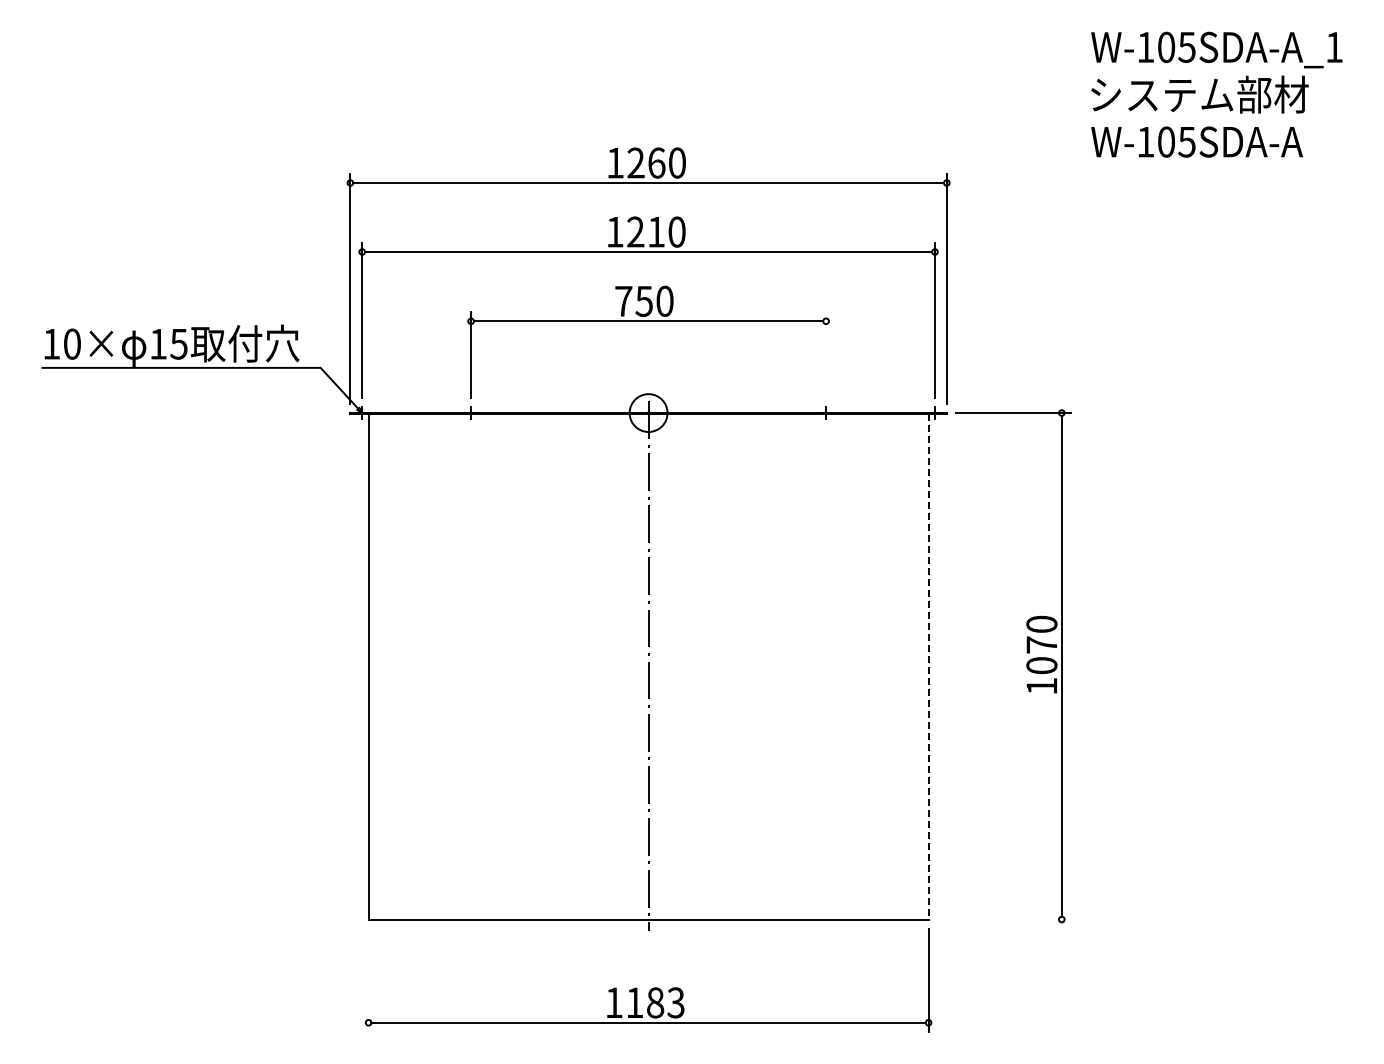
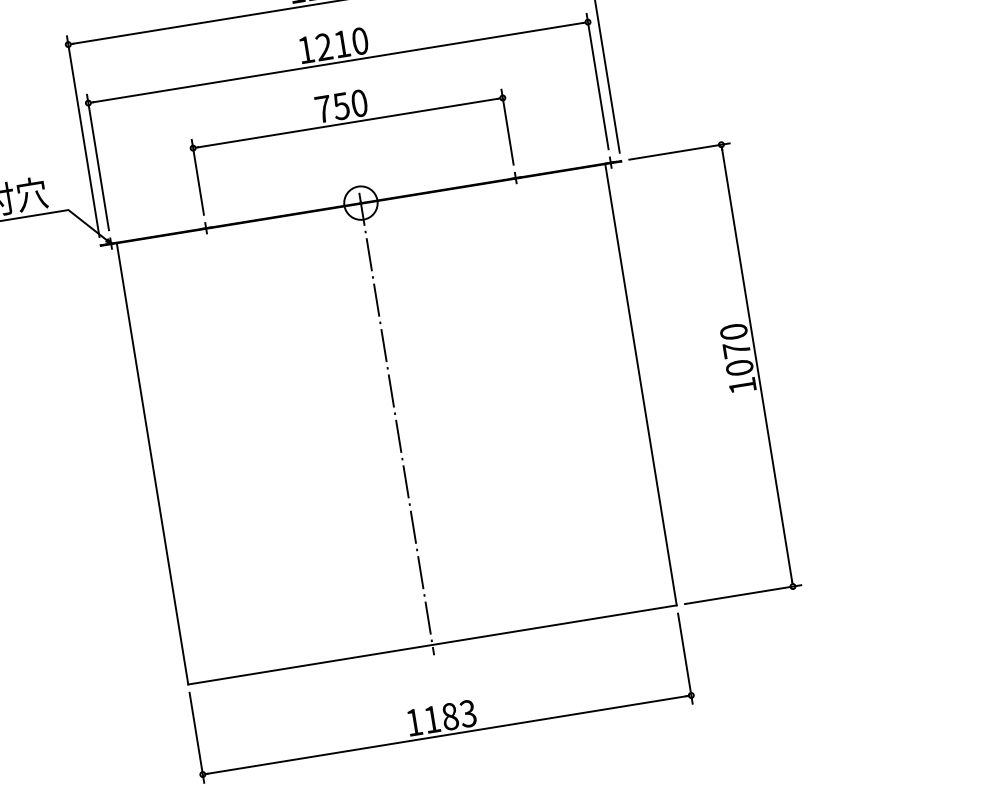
line: (826, 354) -> (507, 126), added
line: (928, 666) -> (640, 384), dashed -> solid
line: (1004, 919) -> (742, 594), added
line: (368, 980) -> (196, 737), added

